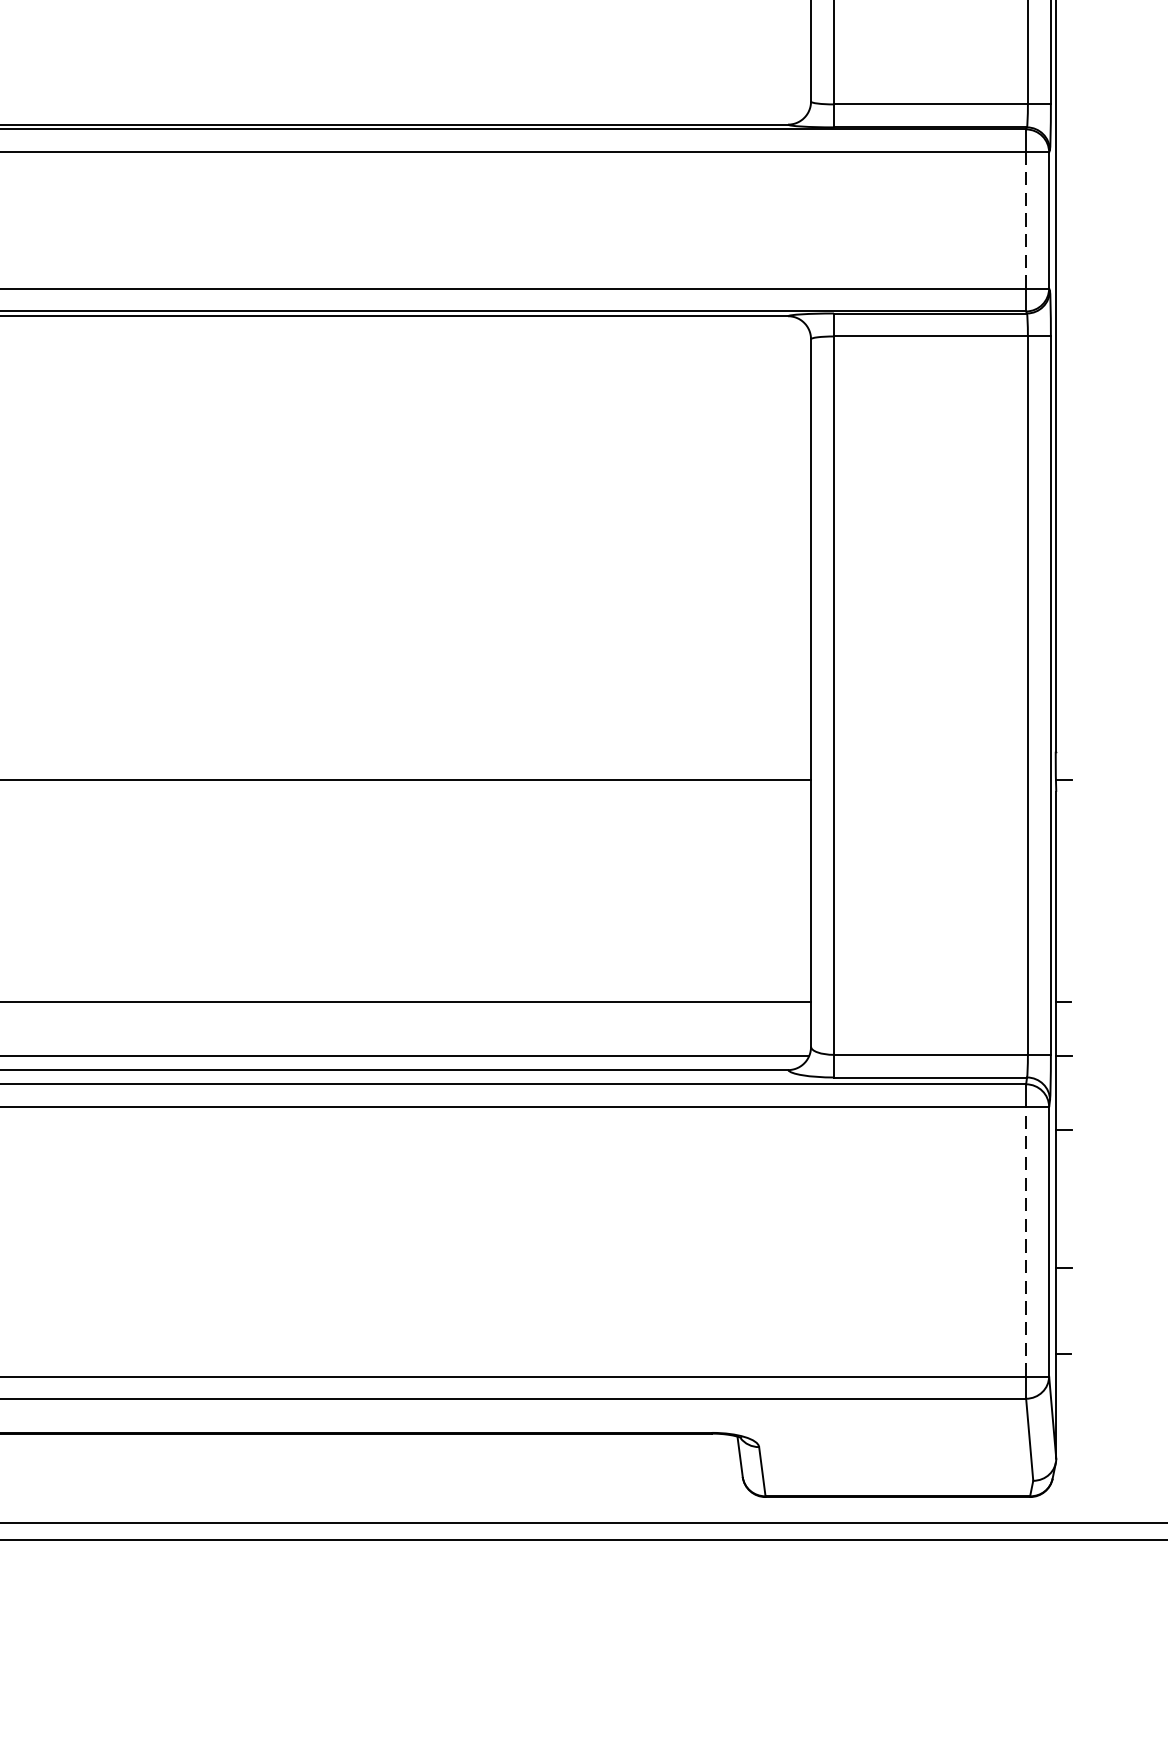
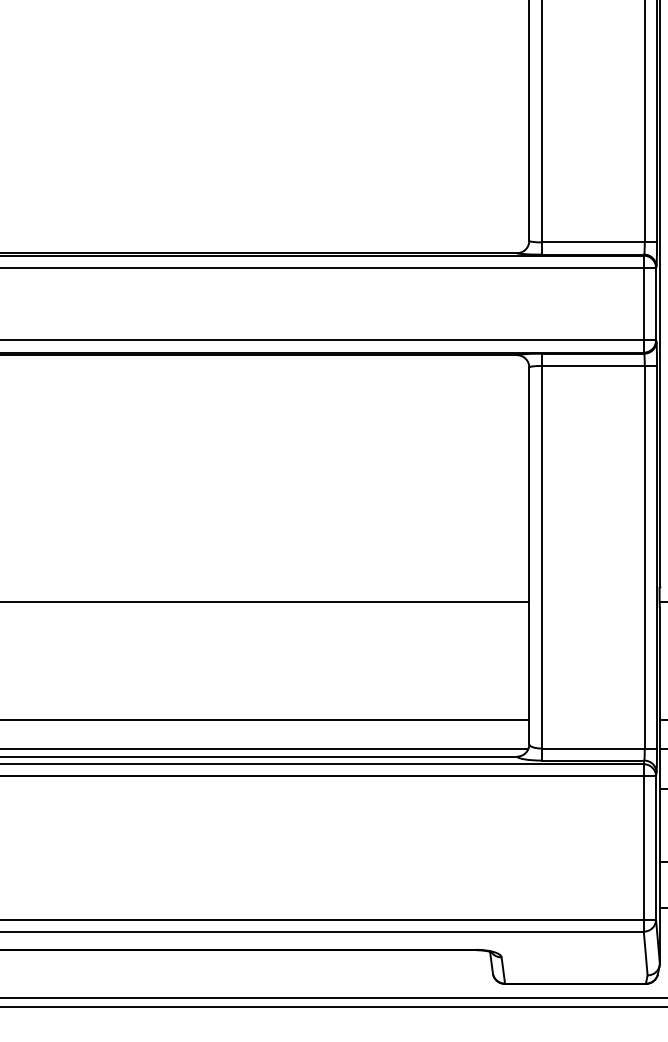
line: (1025, 219) -> (643, 303), dashed -> solid
line: (1025, 1242) -> (643, 848), dashed -> solid

